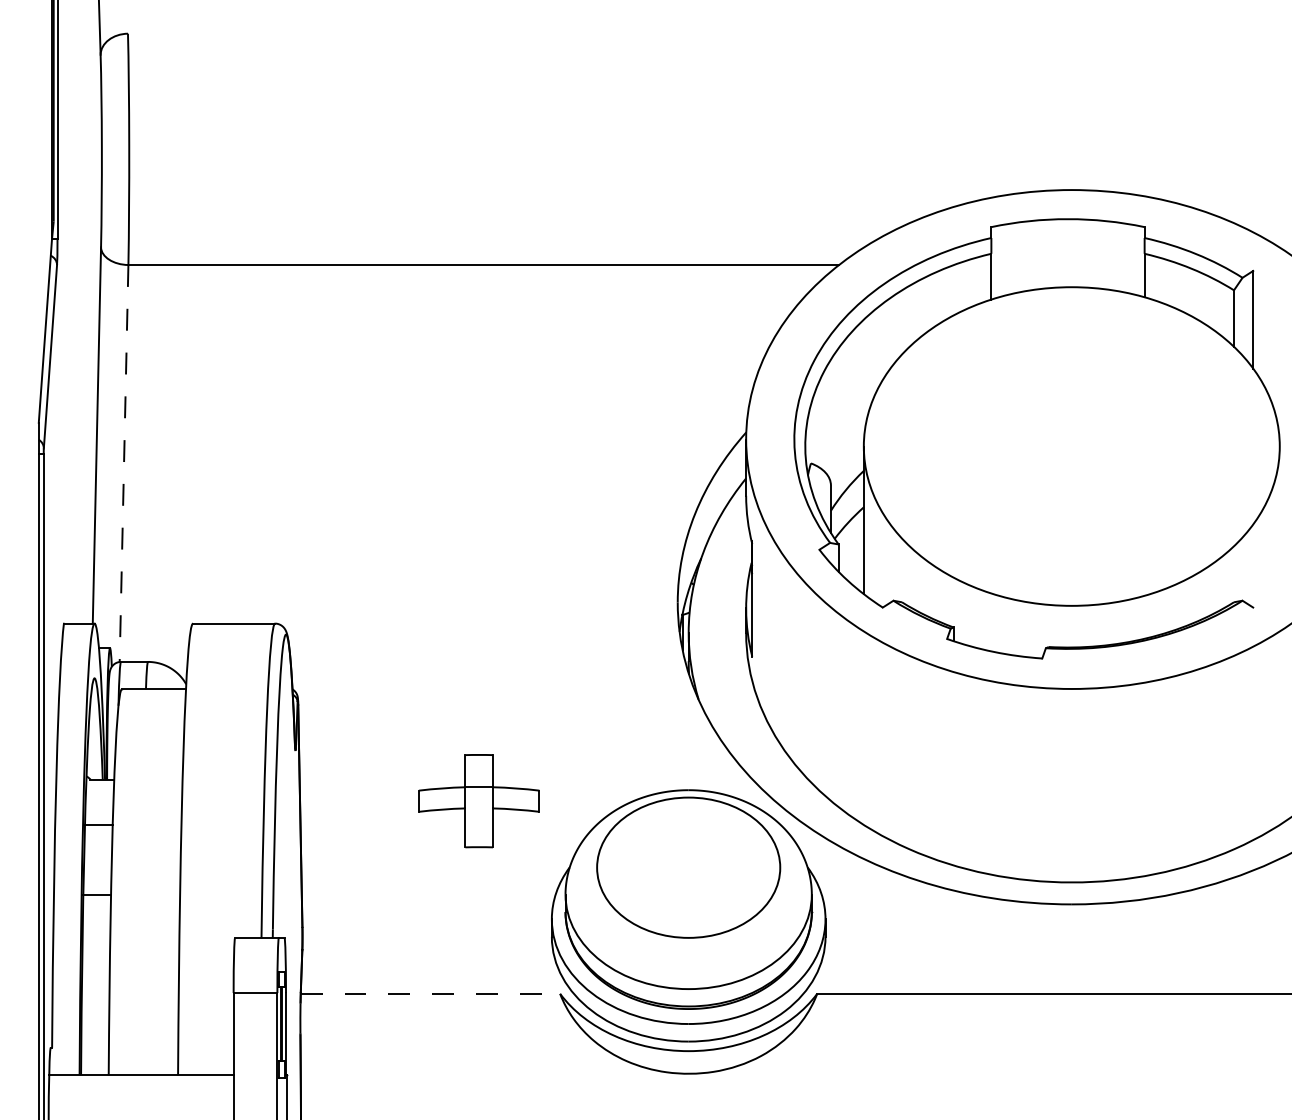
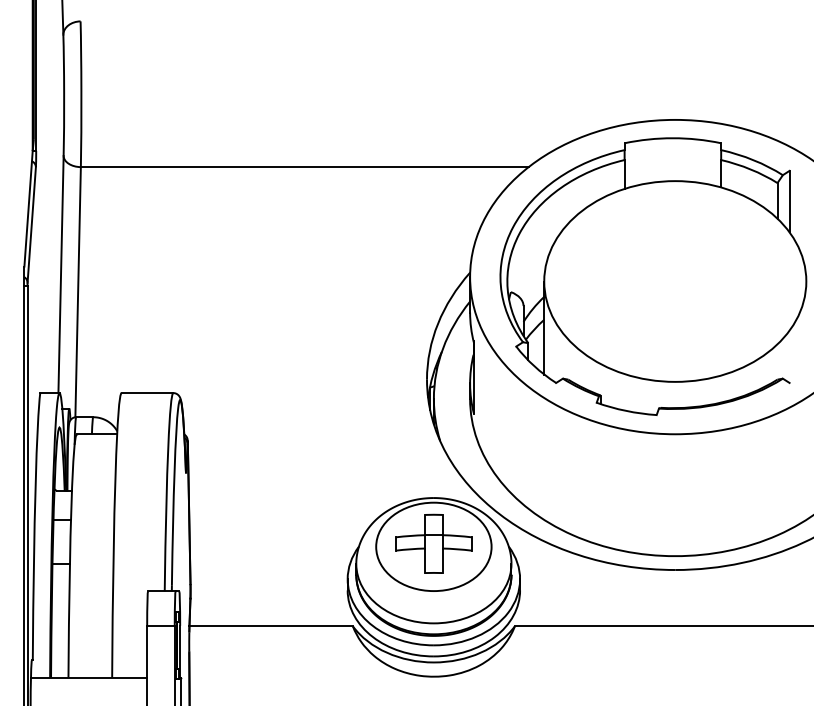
line: (124, 463) -> (78, 292), dashed -> solid
part: (478, 800) -> (433, 543), moved
line: (430, 994) -> (271, 626), dashed -> solid

